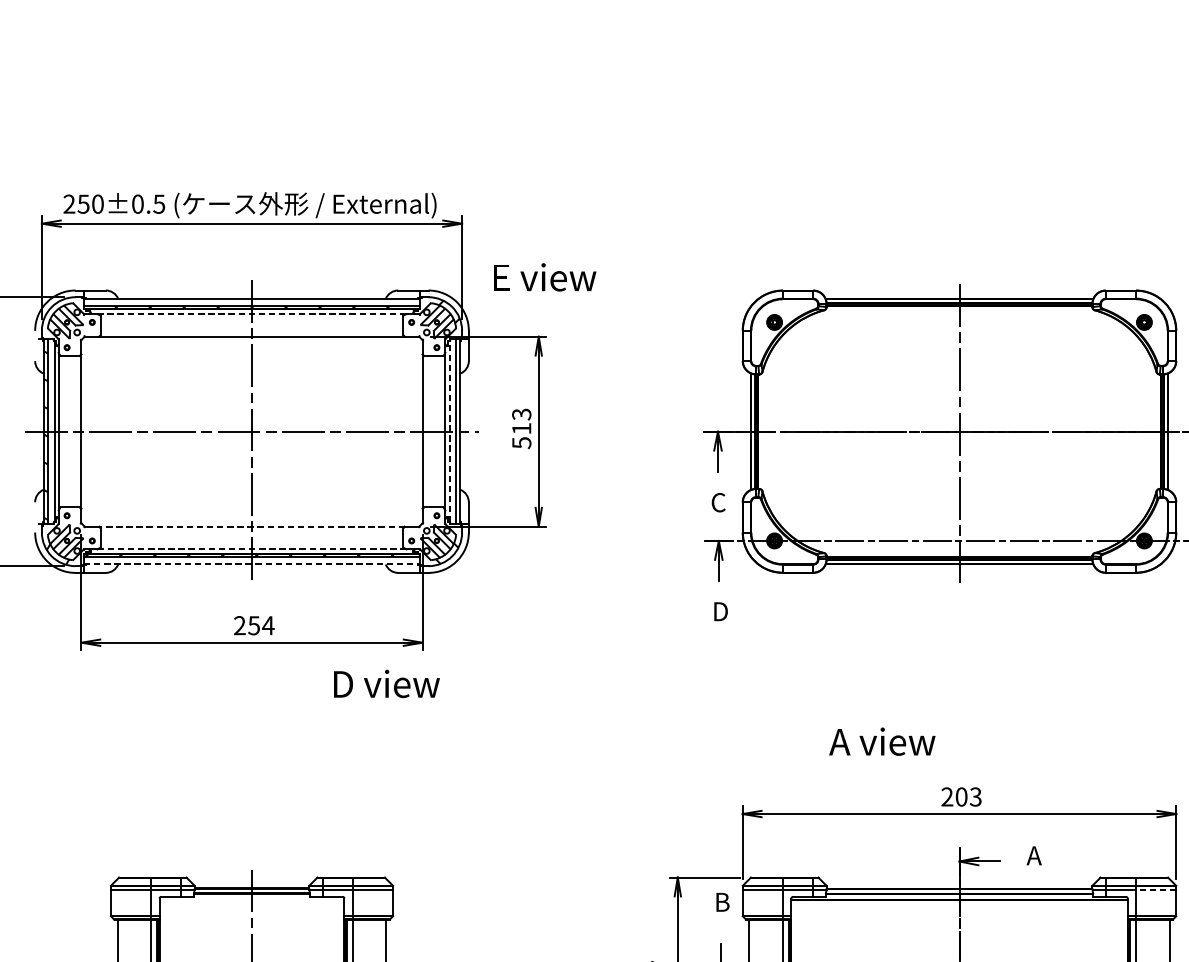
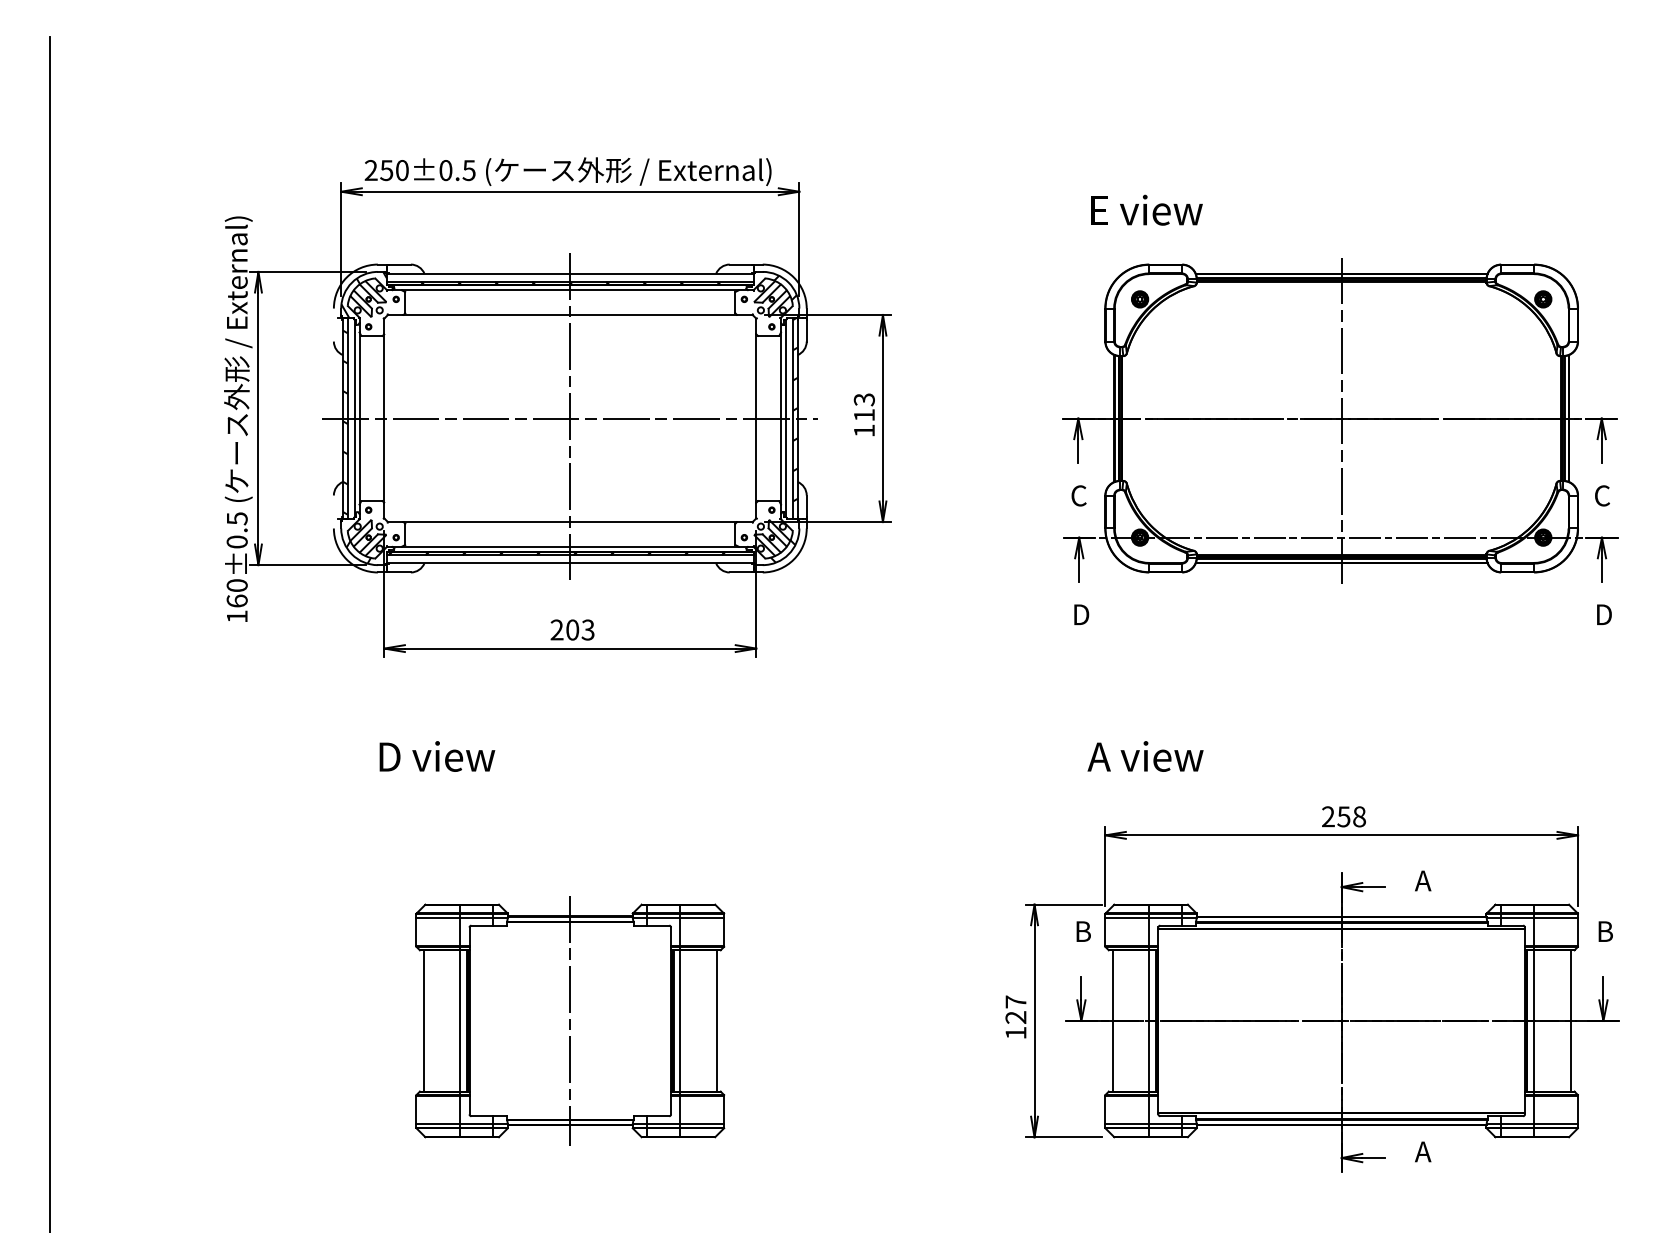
text: (544, 276) -> (1146, 209), moved
line: (252, 314) -> (570, 290), dashed -> solid
hatch: (65, 317) -> (367, 294), added
hatch: (457, 423) -> (794, 409), added
line: (449, 431) -> (785, 418), dashed -> solid
text: (521, 442) -> (864, 430), 513 -> 113
line: (252, 527) -> (570, 522), dashed -> solid
line: (252, 549) -> (570, 546), dashed -> solid
line: (252, 564) -> (570, 563), dashed -> solid
text: (261, 625) -> (580, 629), 254 -> 203
text: (387, 683) -> (437, 756), moved
text: (882, 741) -> (1145, 756), moved
text: (968, 796) -> (1351, 816), 203 -> 258
line: (1156, 890) -> (1556, 918), dashed -> solid

